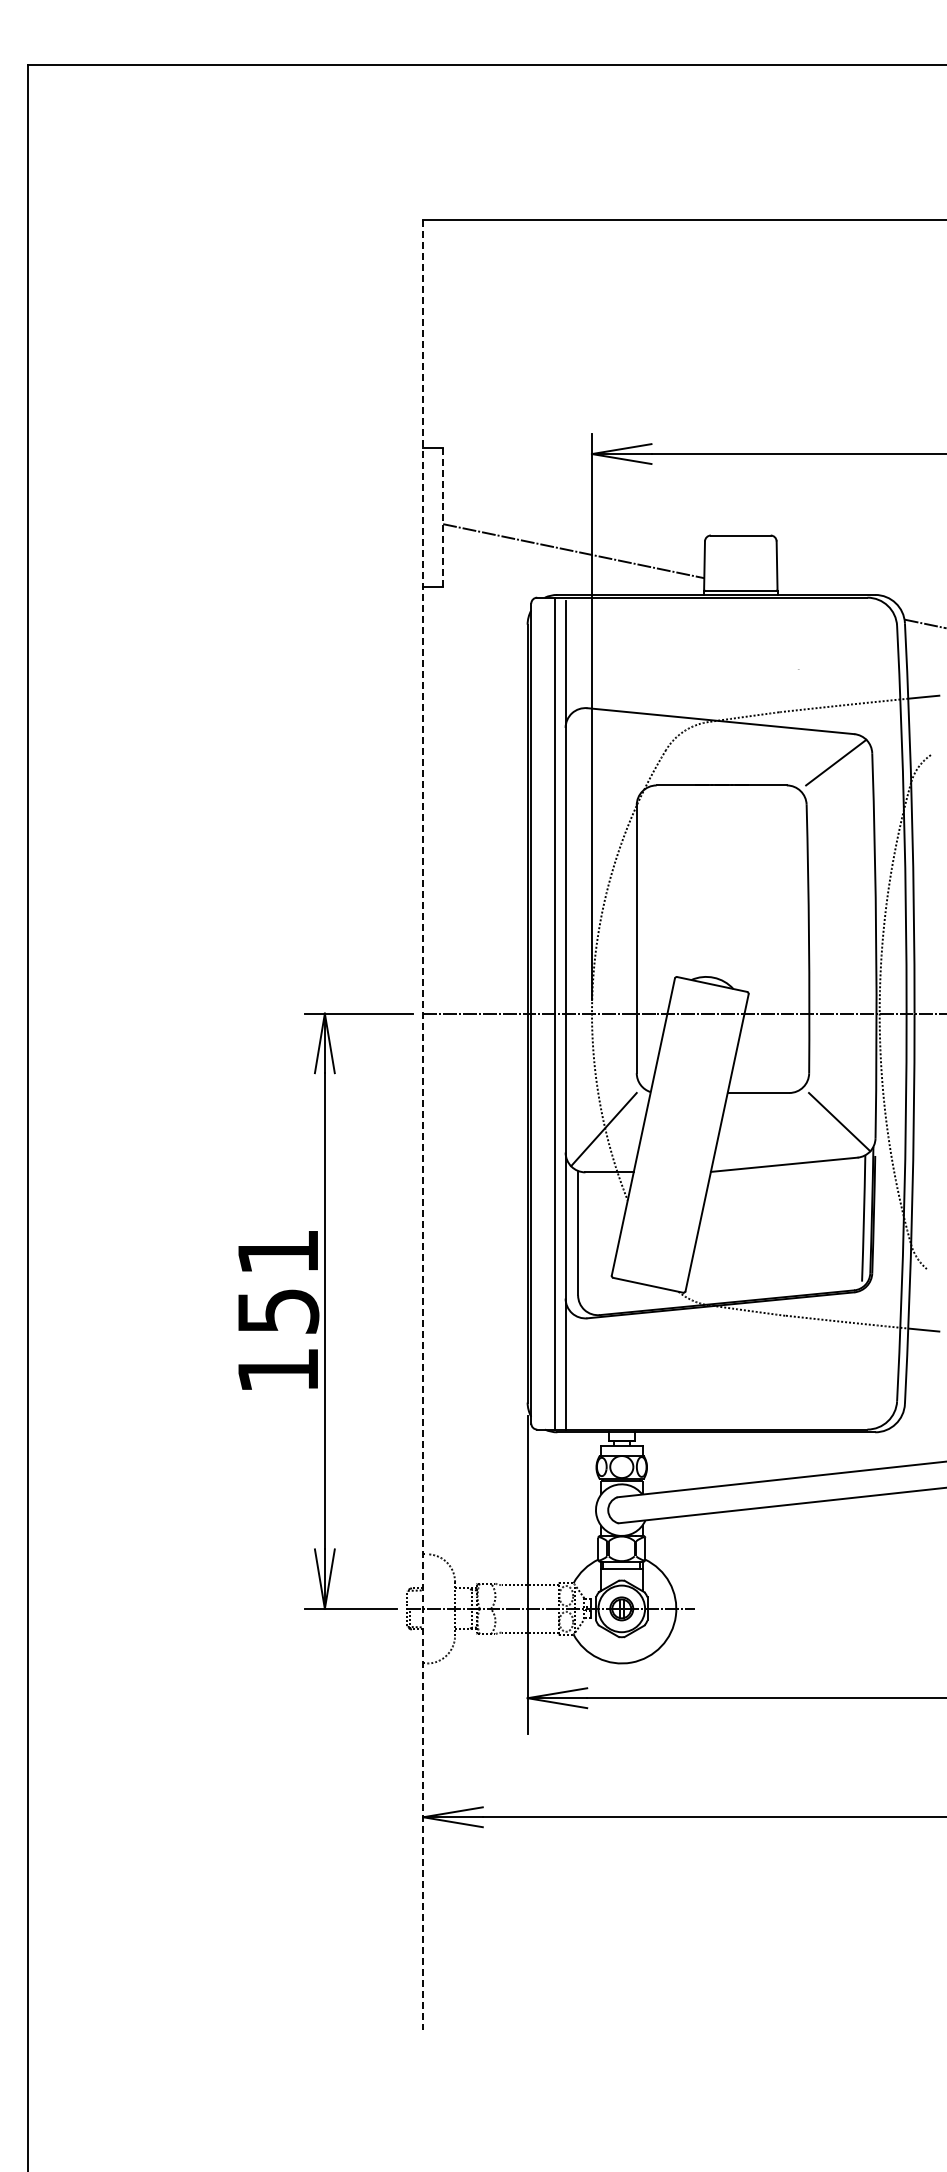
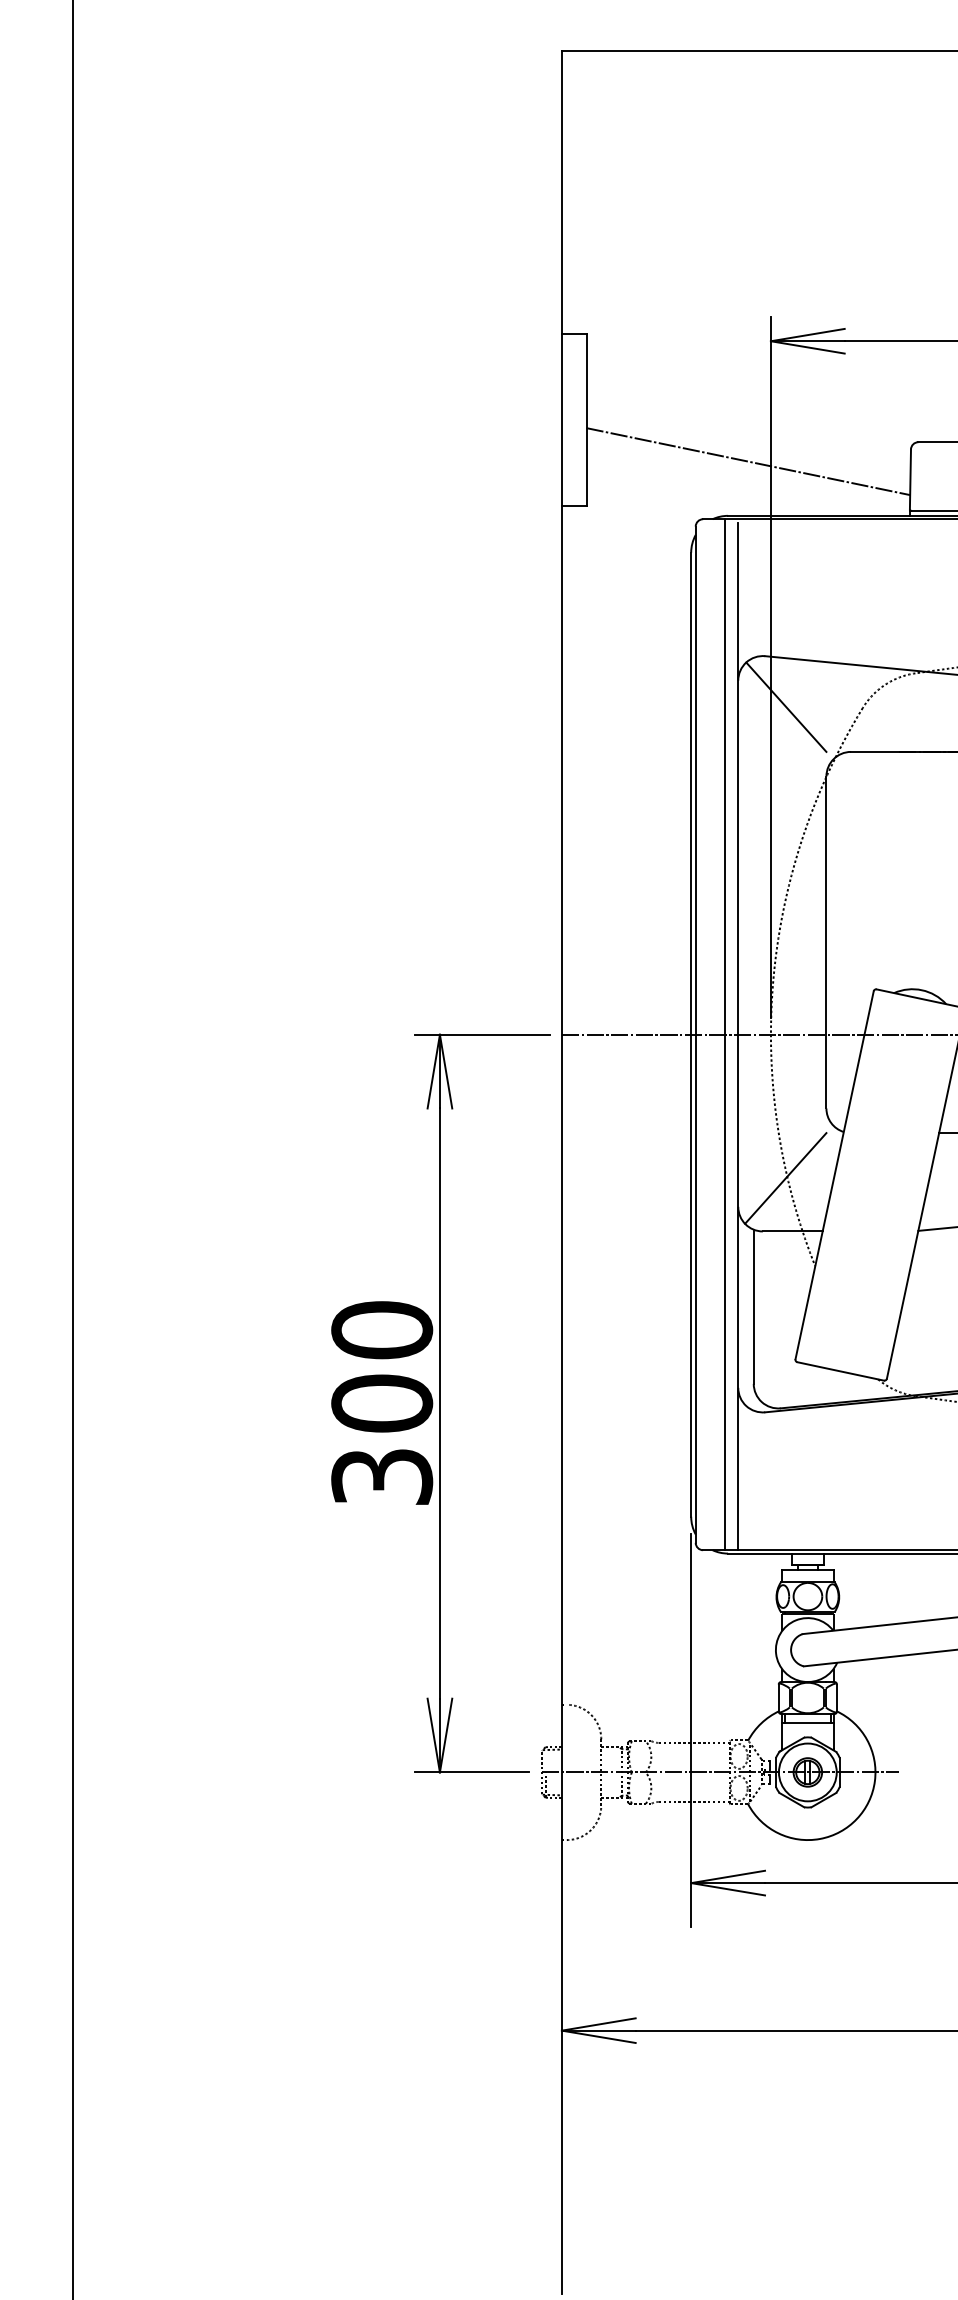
line: (443, 517) -> (586, 419), dashed -> solid
line: (604, 749) -> (786, 707), added
line: (423, 1124) -> (562, 1172), dashed -> solid
text: (278, 1310) -> (382, 1402), 151 -> 300

